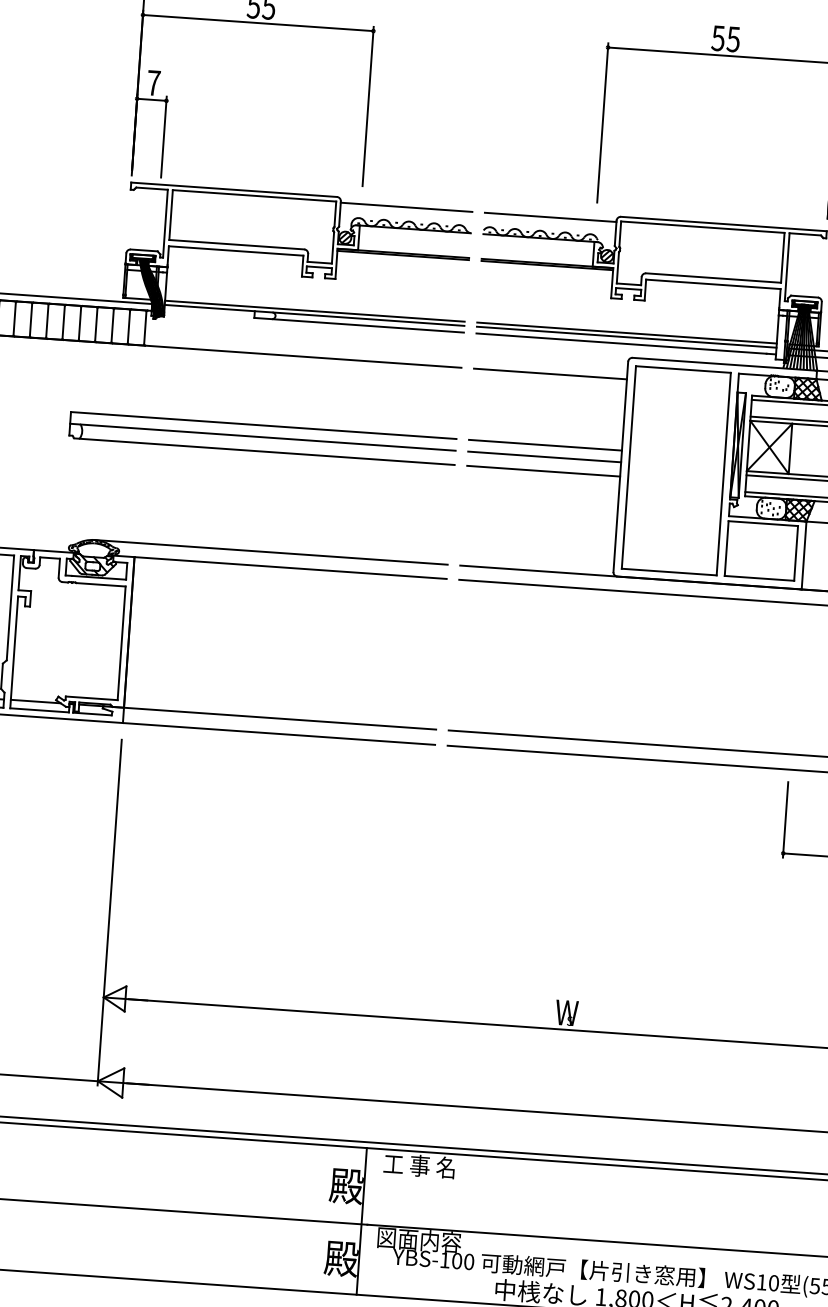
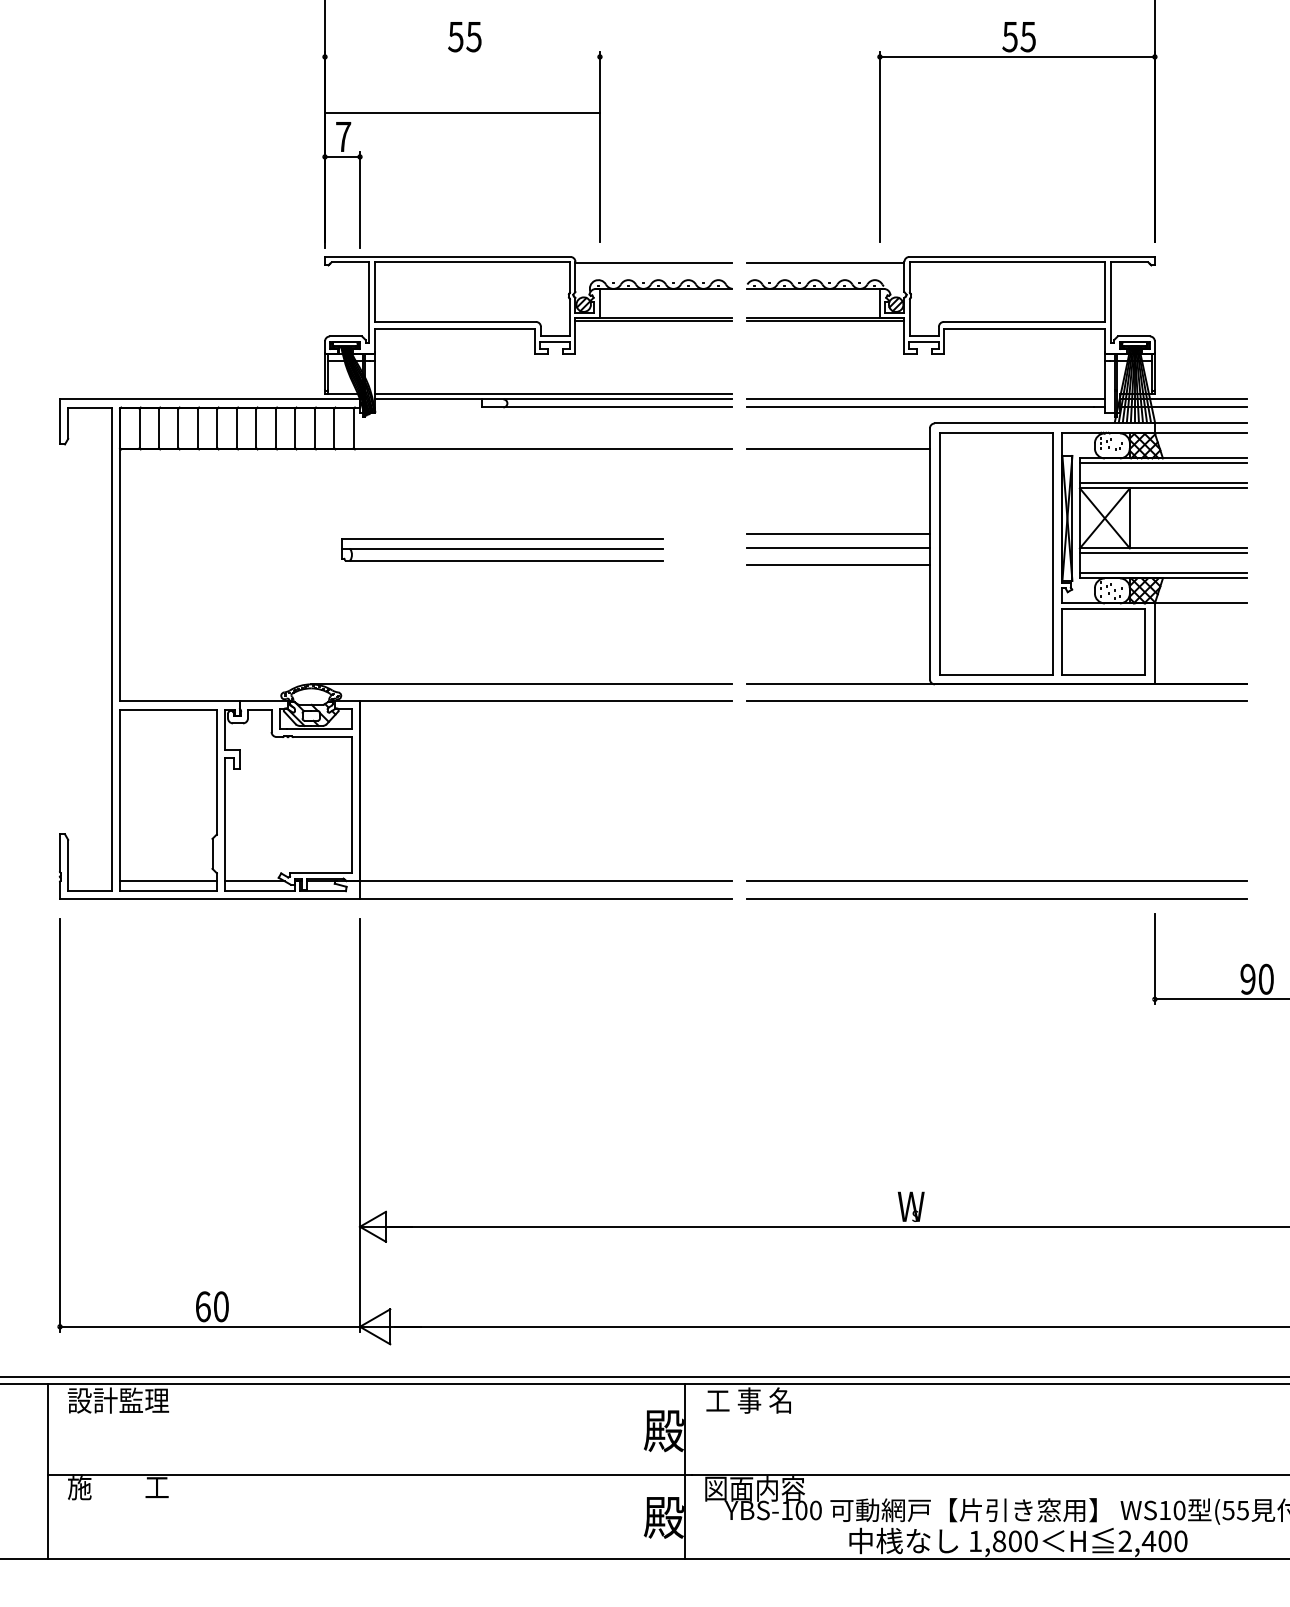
line: (258, 22) -> (462, 112), moved
line: (626, 333) -> (925, 394), removed
part: (262, 438) -> (502, 549), size x0.7

